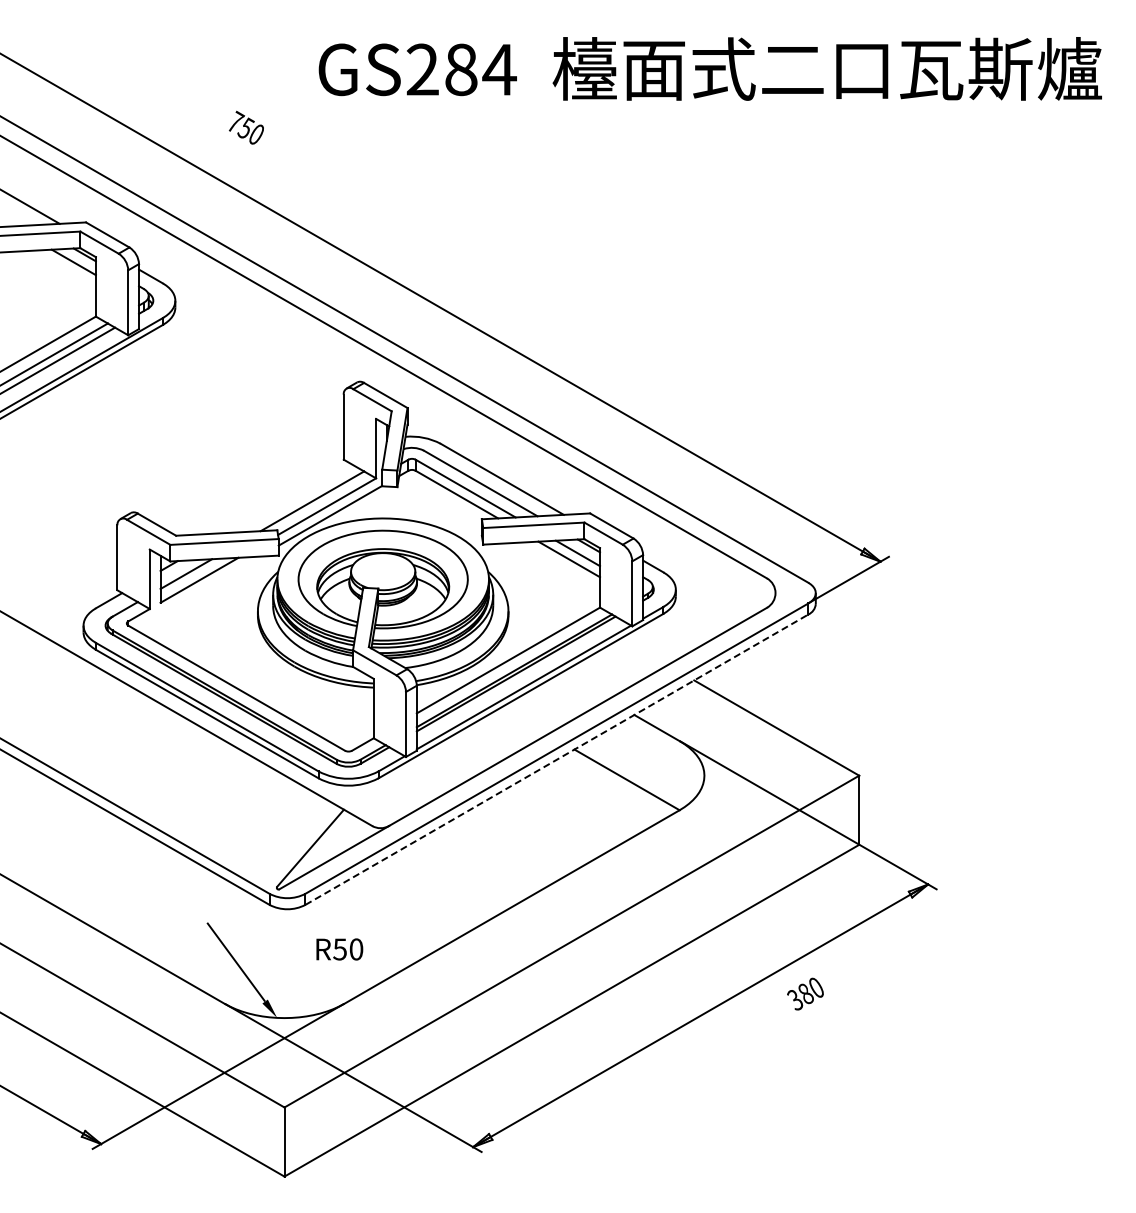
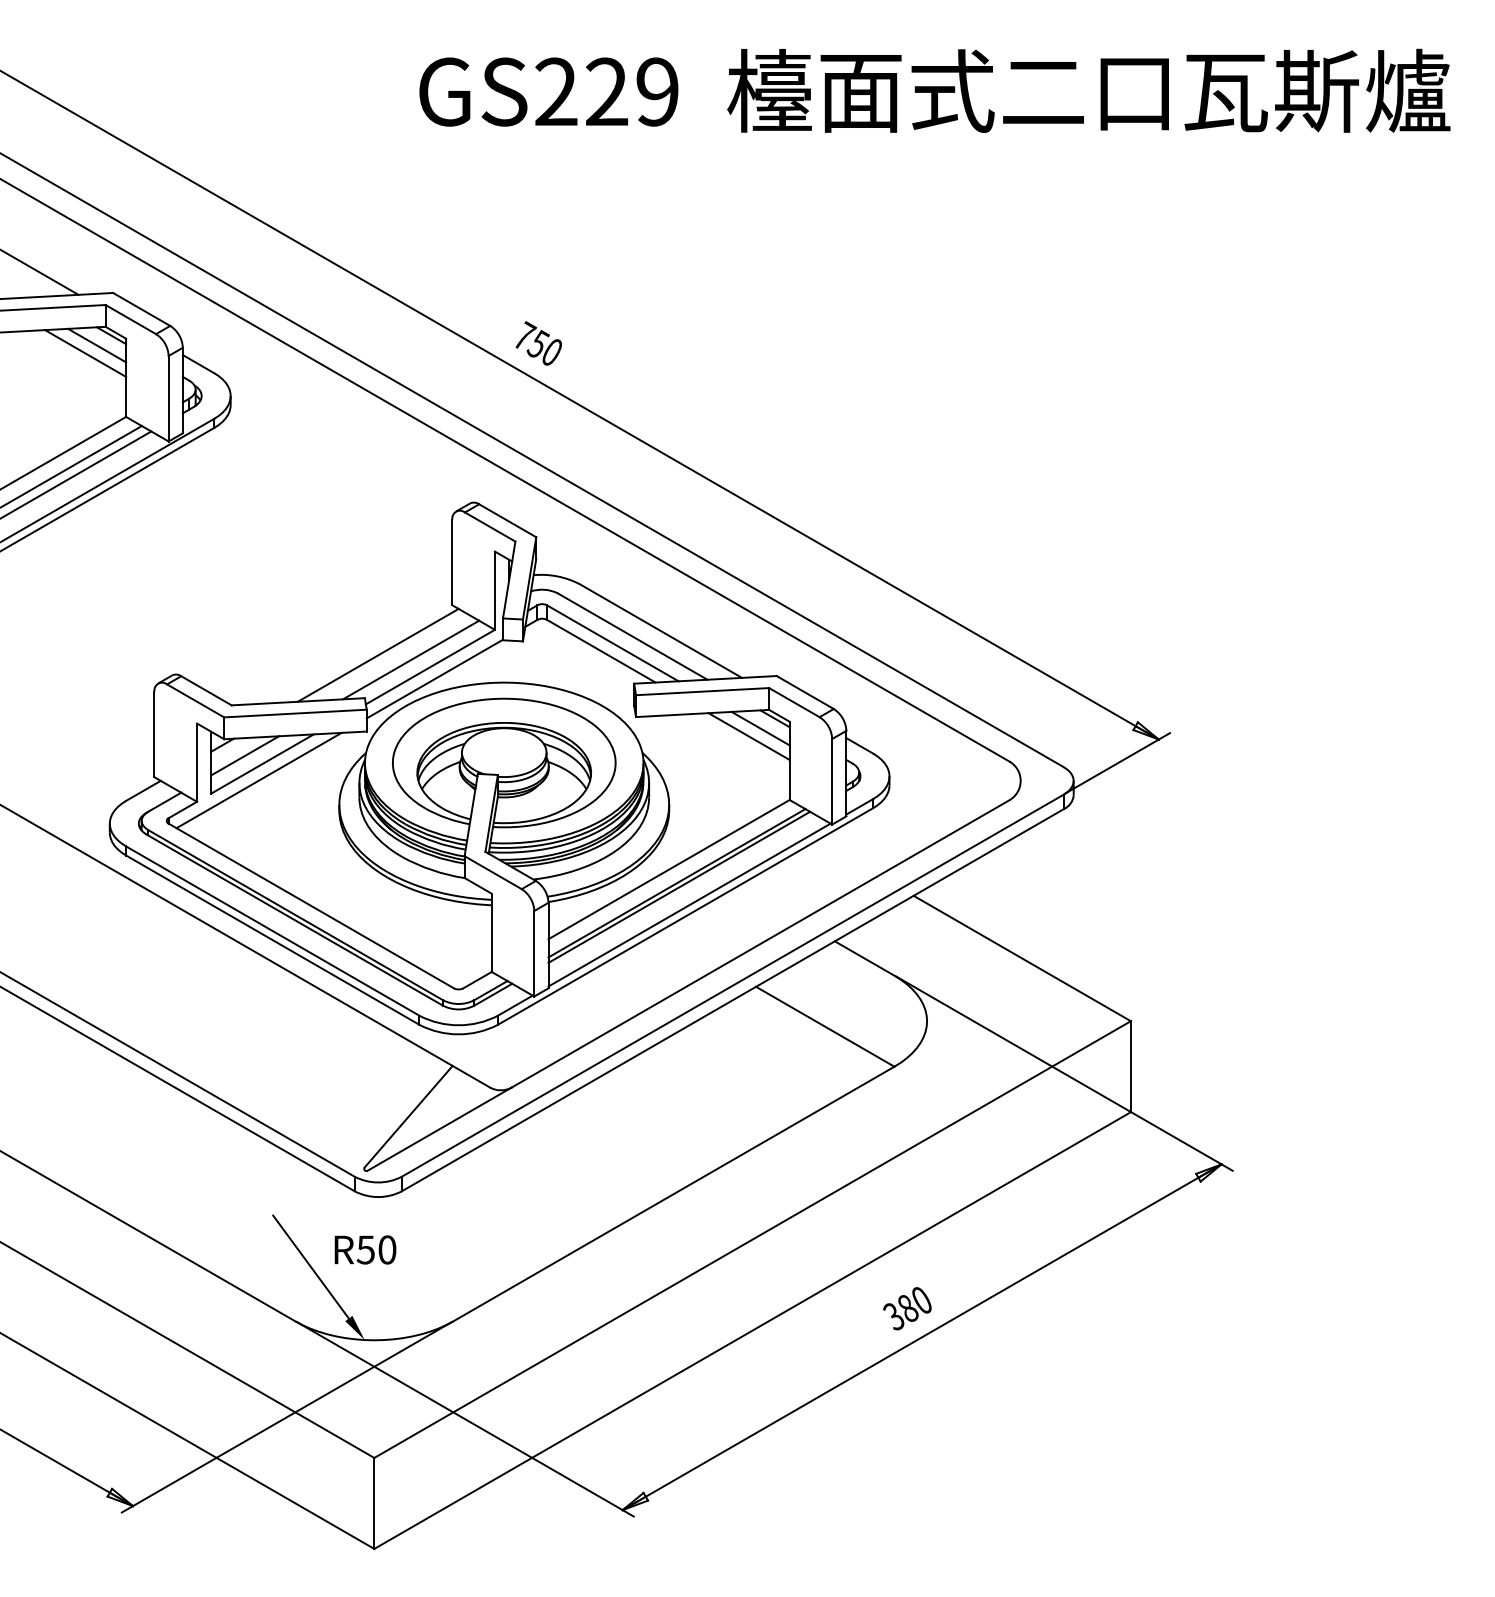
text: (480, 69) -> (632, 91), GS284 -> GS229
text: (246, 127) -> (538, 343), moved
line: (64, 268) -> (84, 353), added
line: (287, 497) -> (378, 655), added
line: (196, 592) -> (258, 780), added
line: (557, 759) -> (733, 999), dashed -> solid
text: (339, 949) -> (365, 1249), moved
text: (805, 993) -> (907, 1307), moved

